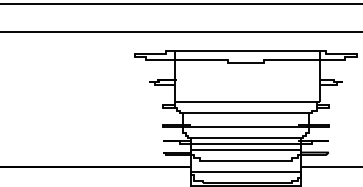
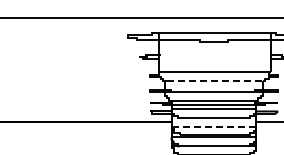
line: (247, 113) -> (215, 81), solid -> dashed
line: (245, 171) -> (213, 126), solid -> dashed

